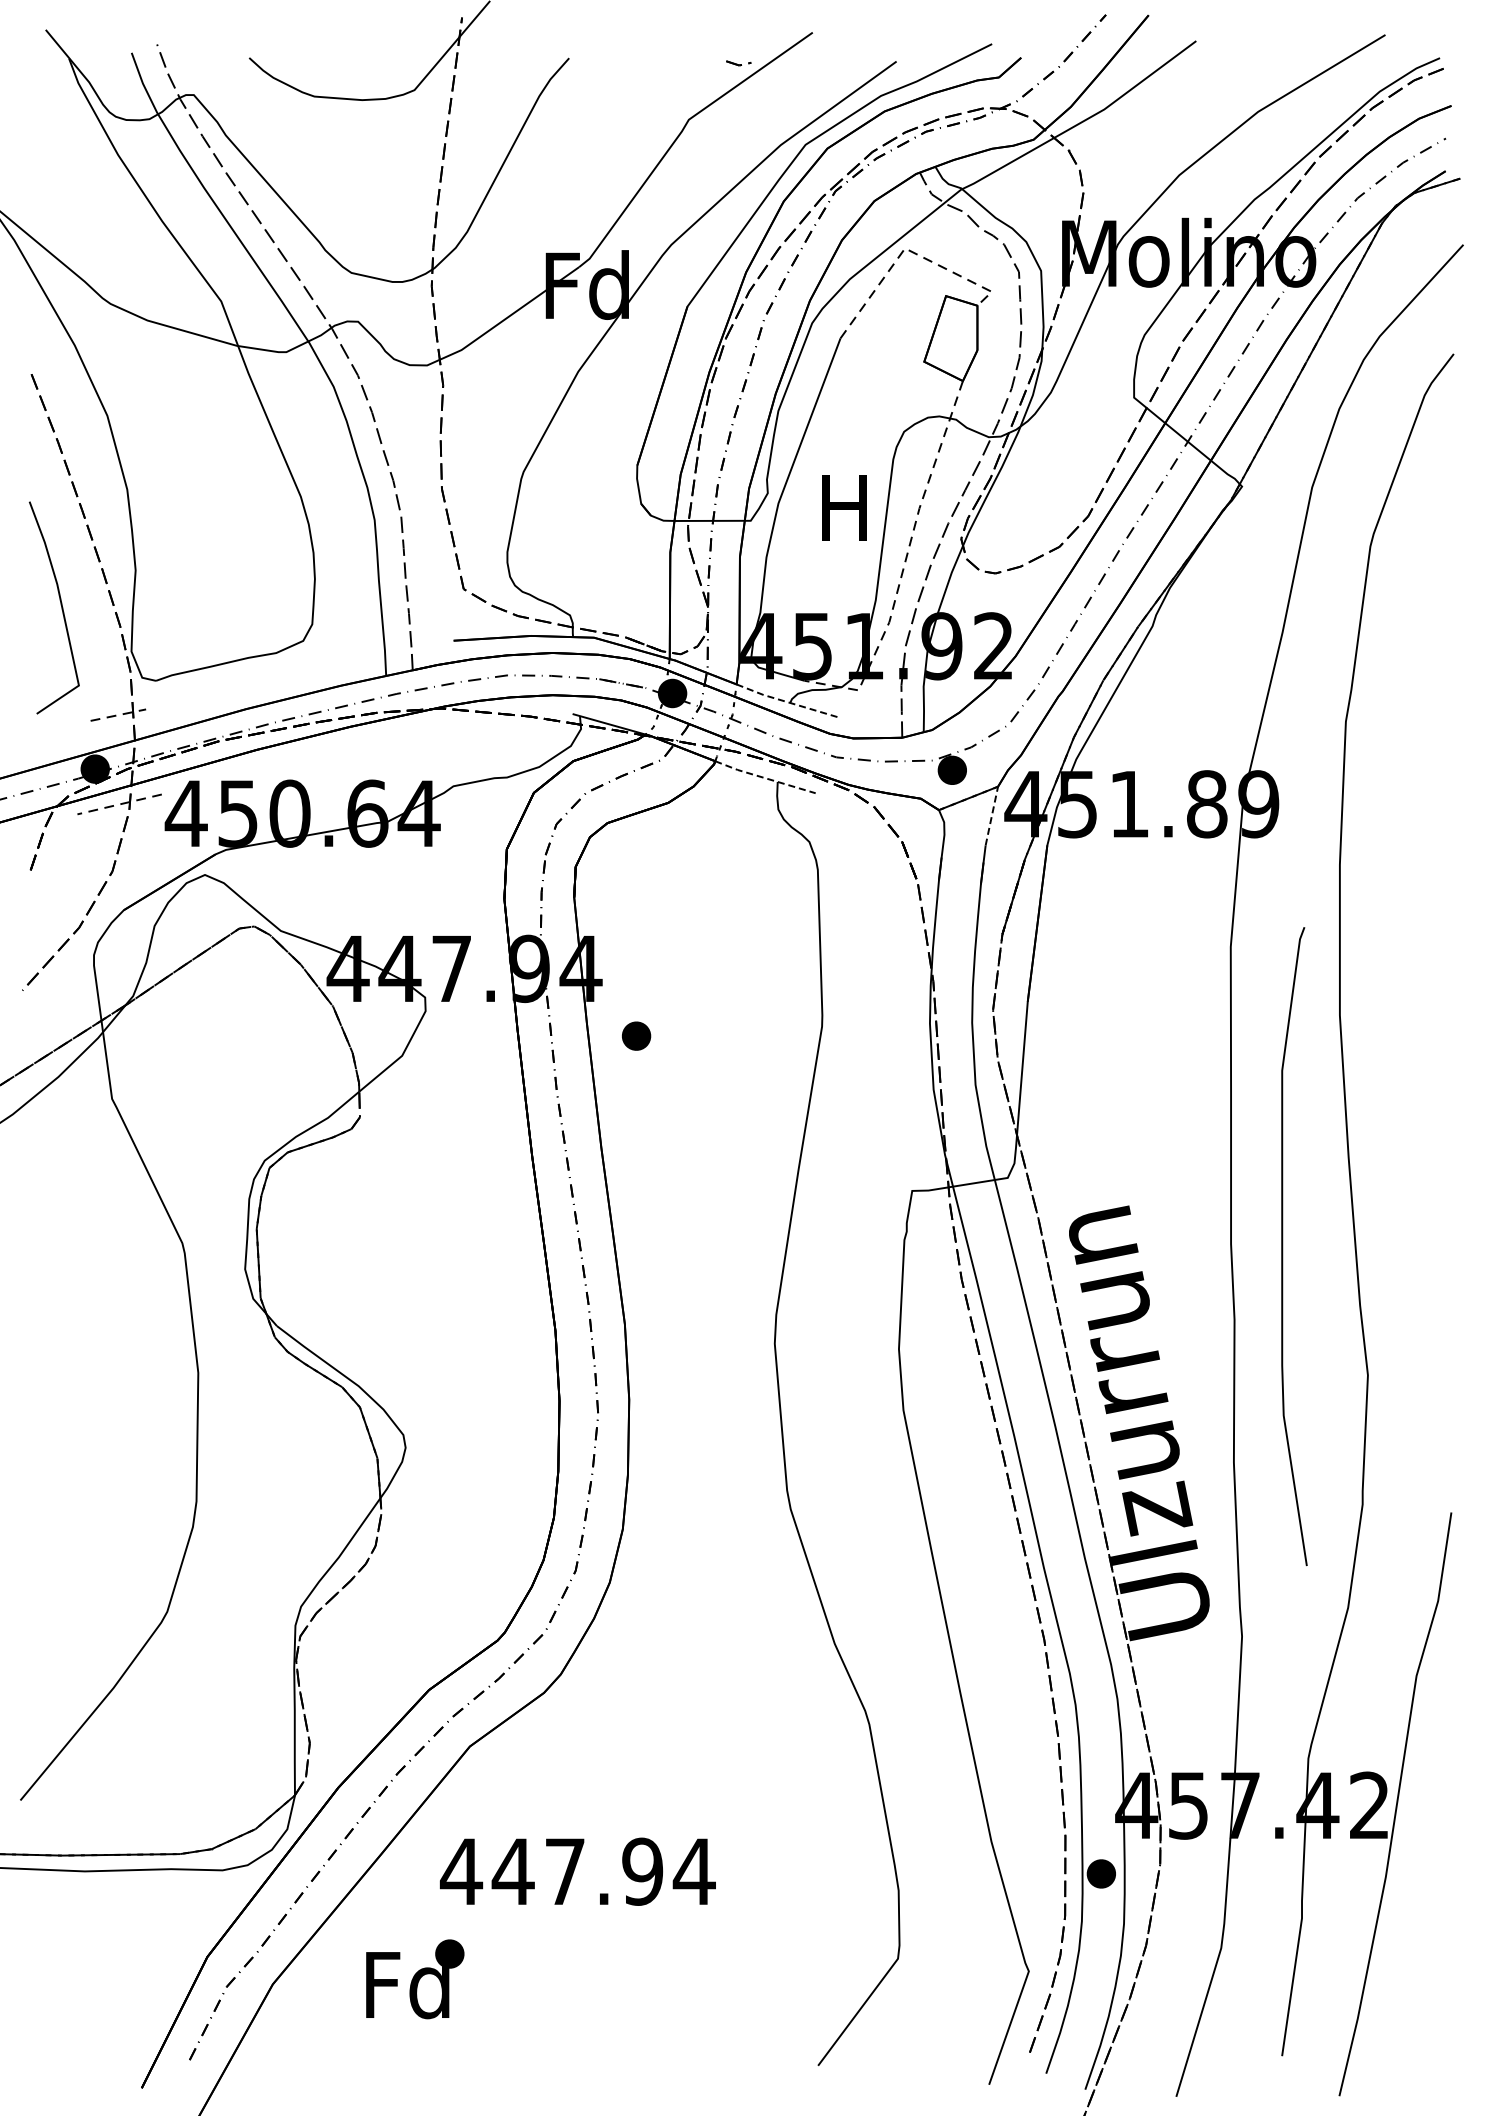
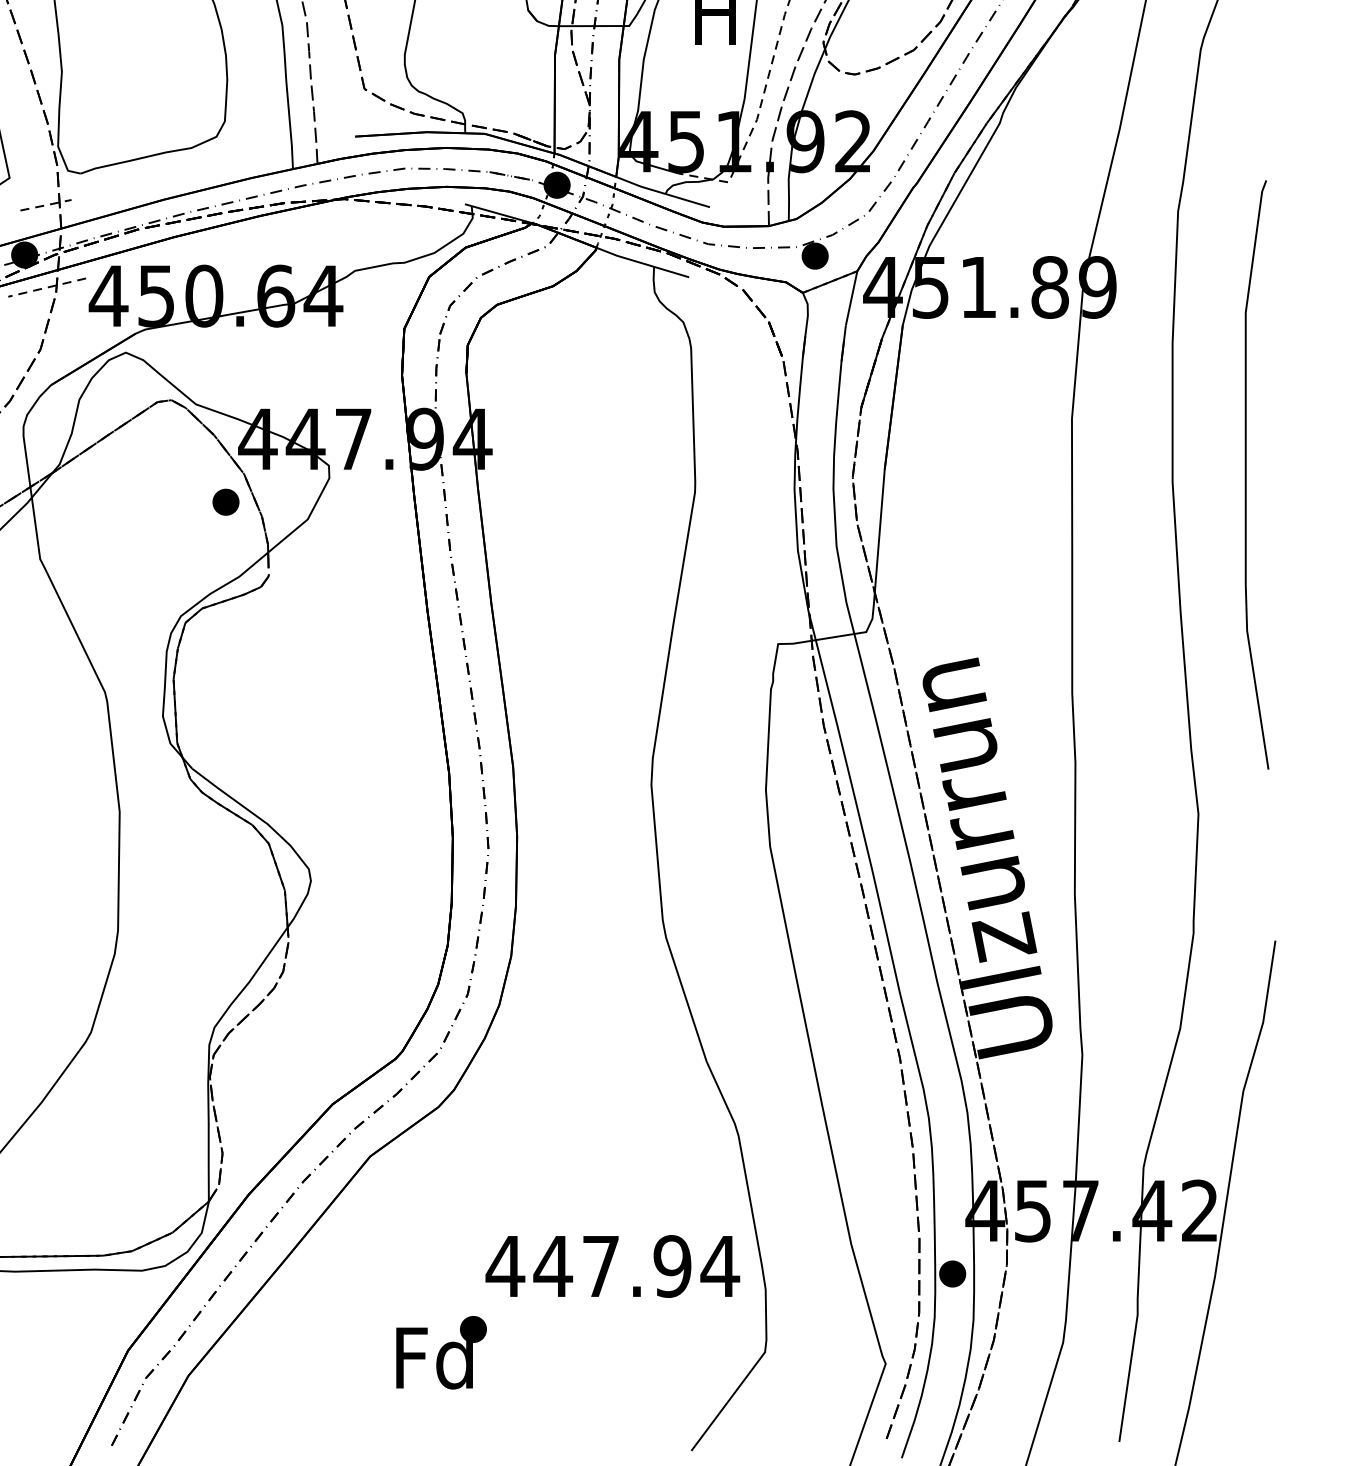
line: (786, 701) -> (662, 192), dashed -> solid
line: (764, 777) -> (641, 262), dashed -> solid
line: (991, 816) -> (851, 298), dashed -> solid
part: (636, 1035) -> (225, 501), moved
curve: (1283, 1246) -> (1246, 474), moved
text: (577, 1871) -> (612, 1266), moved
text: (415, 1979) -> (441, 1352), moved

